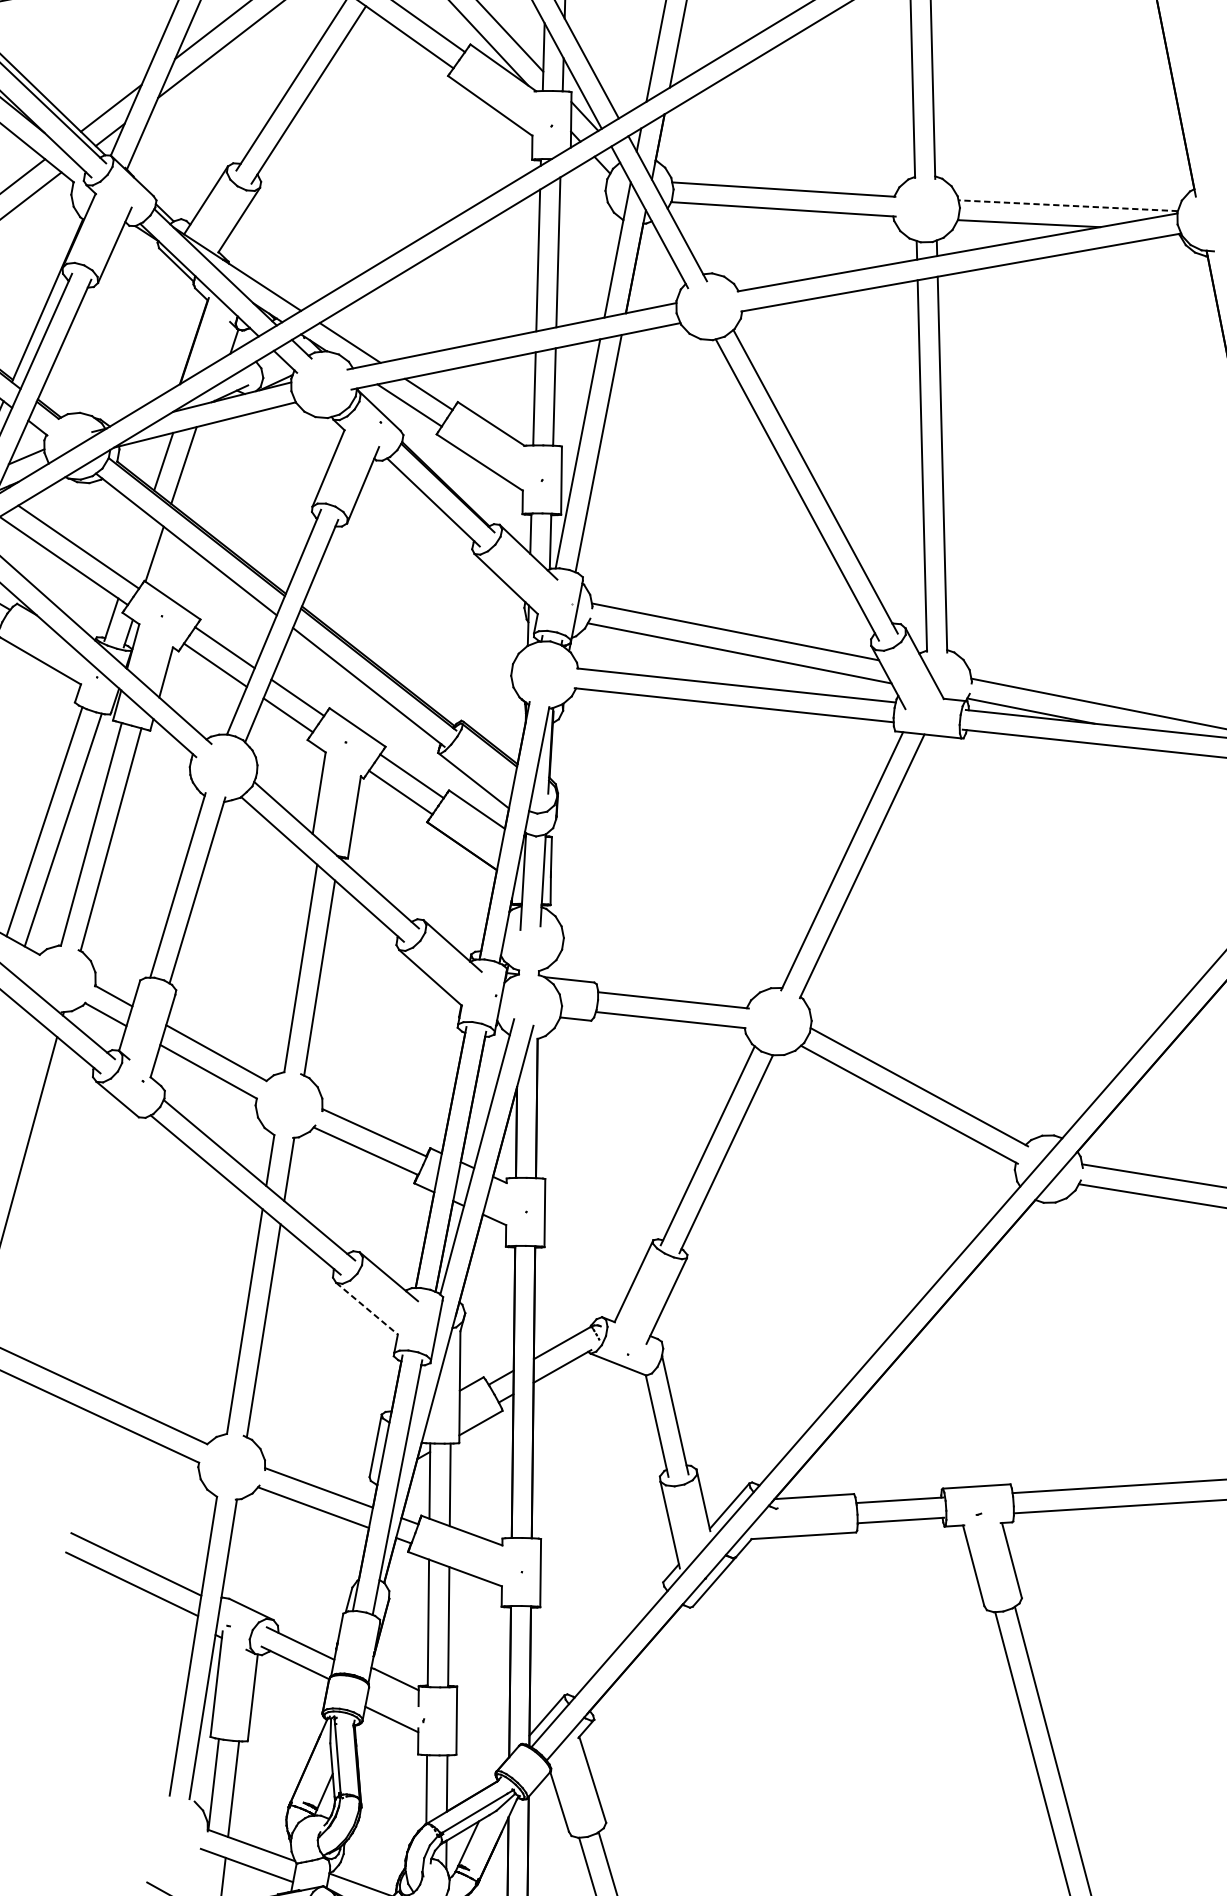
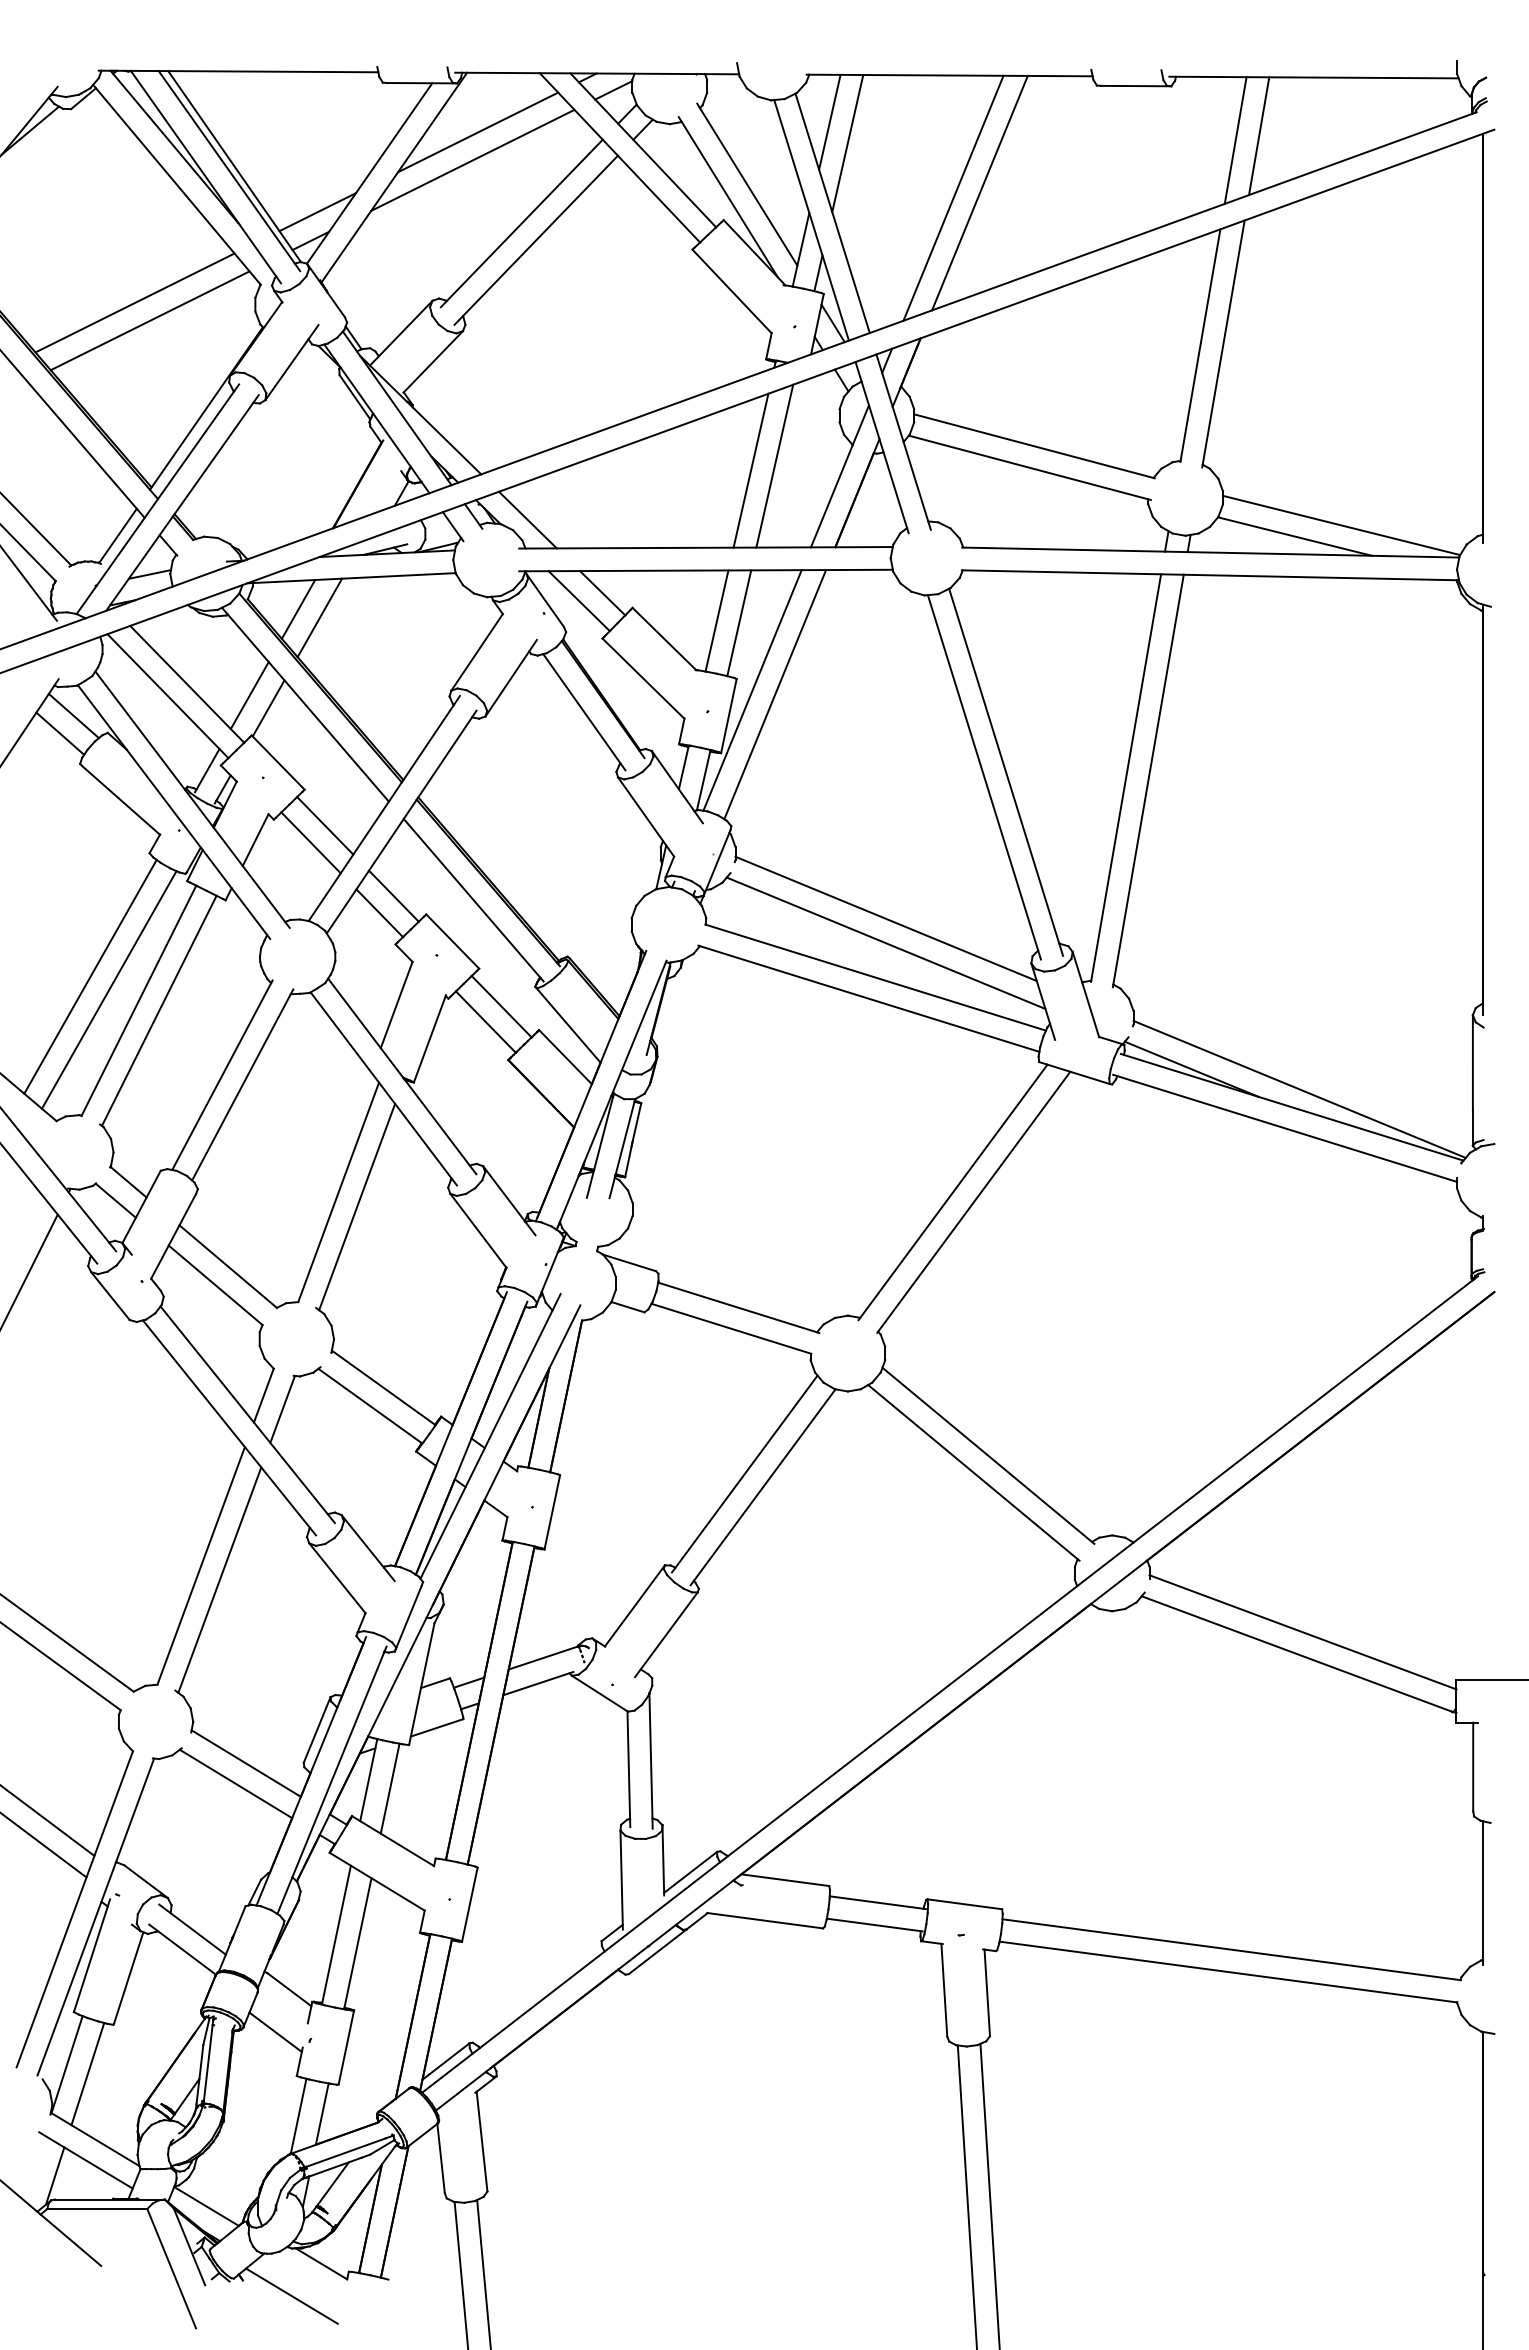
line: (1068, 205) -> (1341, 525), dashed -> solid
line: (135, 546) -> (249, 695), added
line: (367, 1308) -> (337, 1578), dashed -> solid

